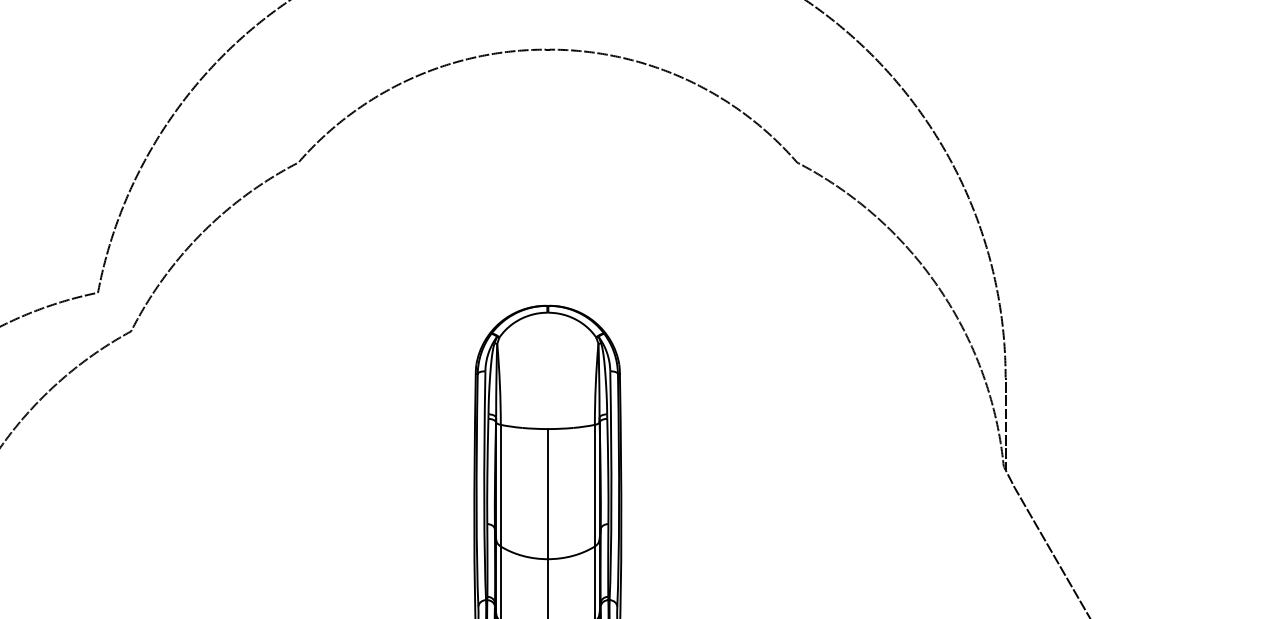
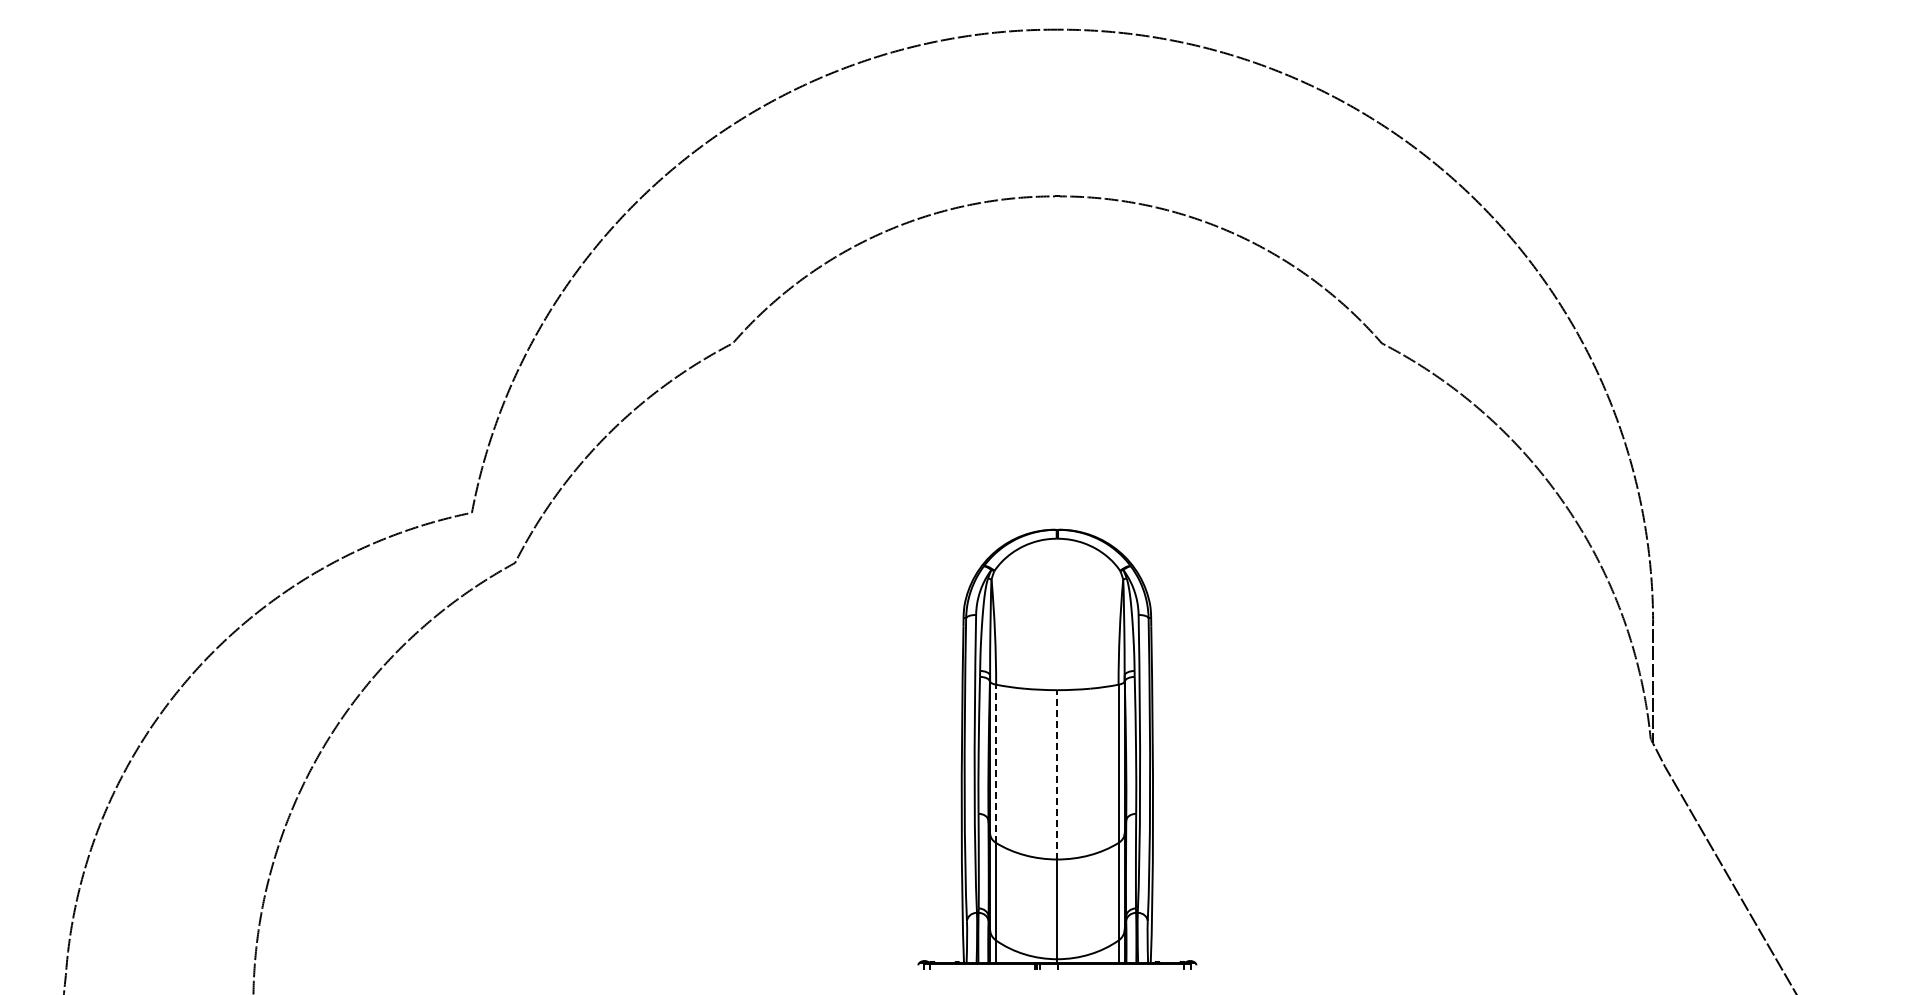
line: (501, 485) -> (996, 763), solid -> dashed
line: (547, 493) -> (1057, 774), solid -> dashed

